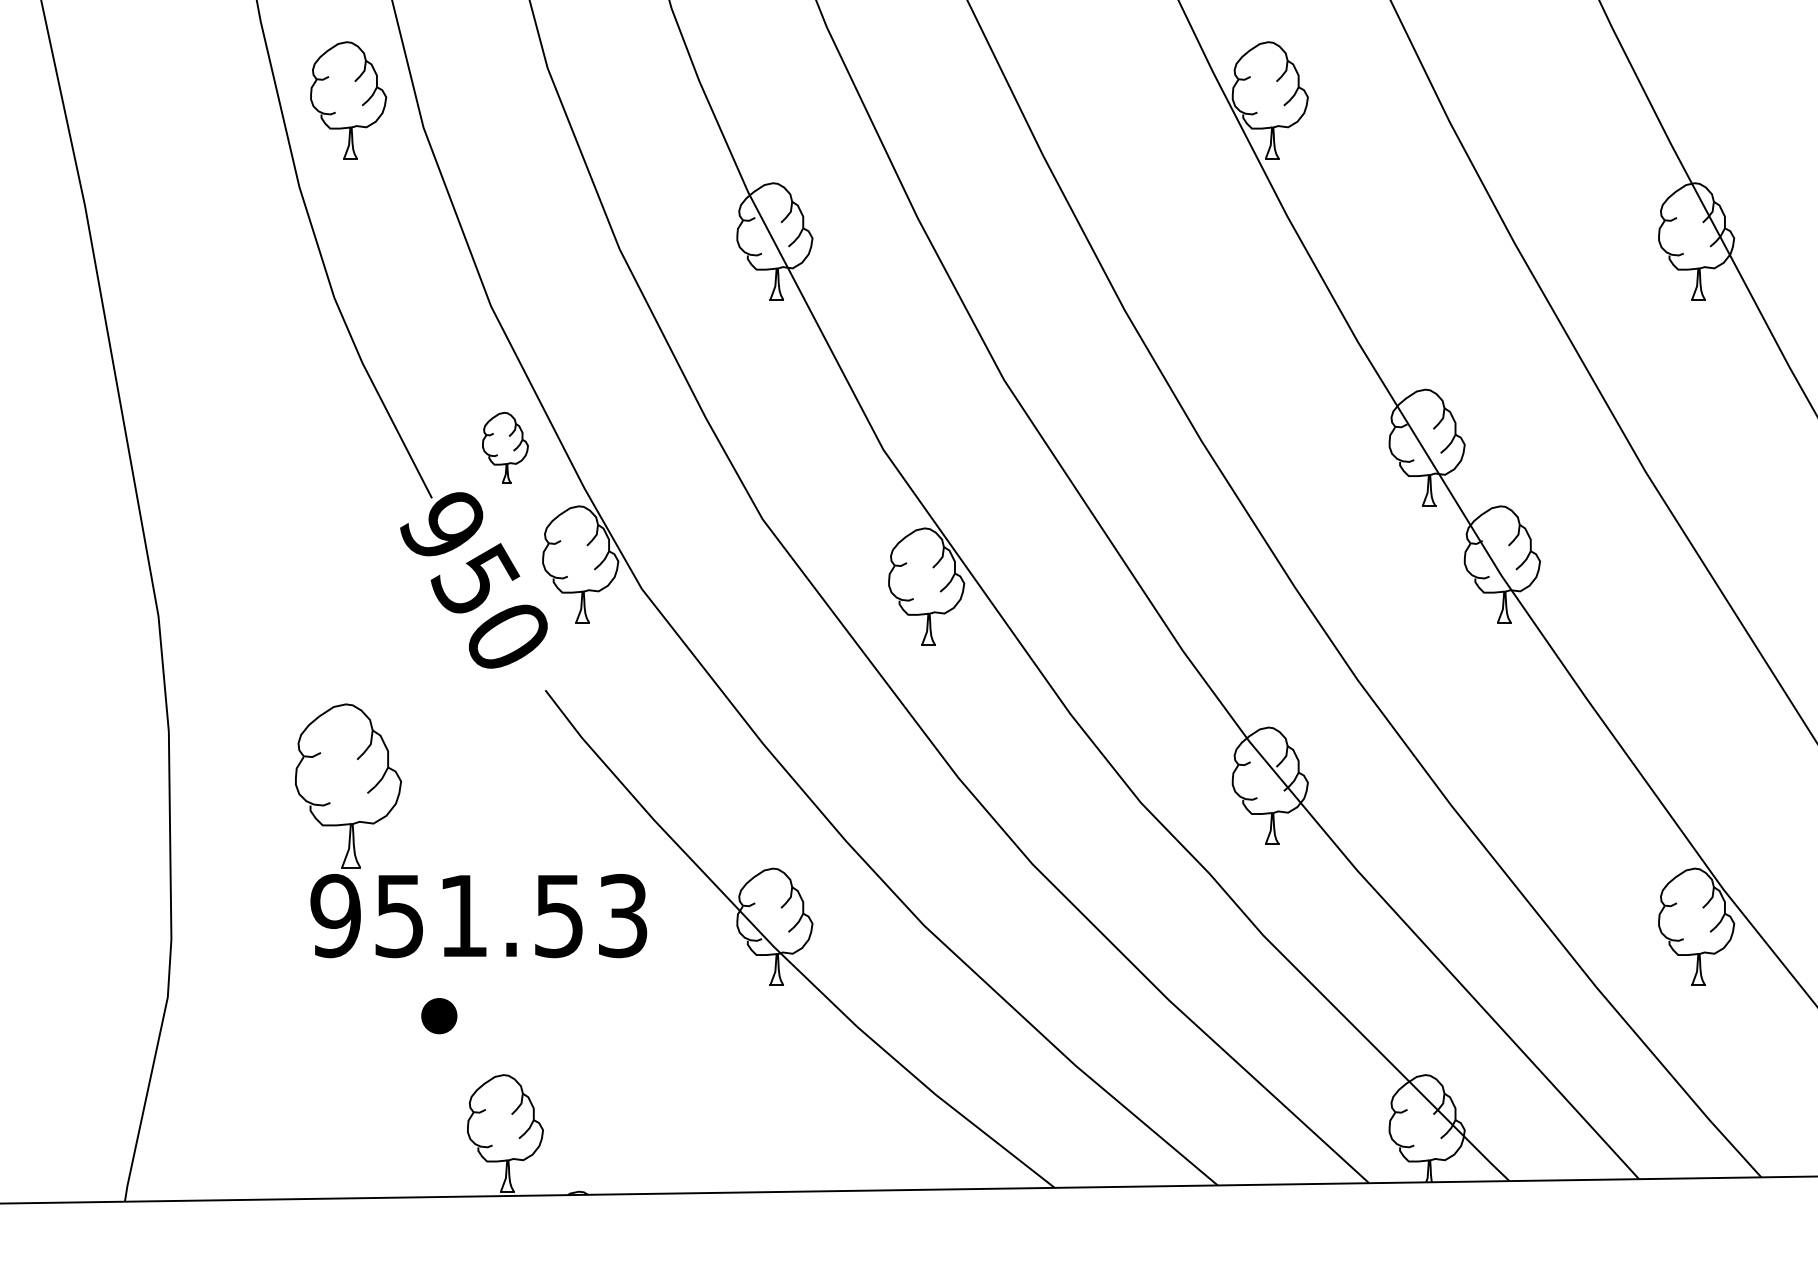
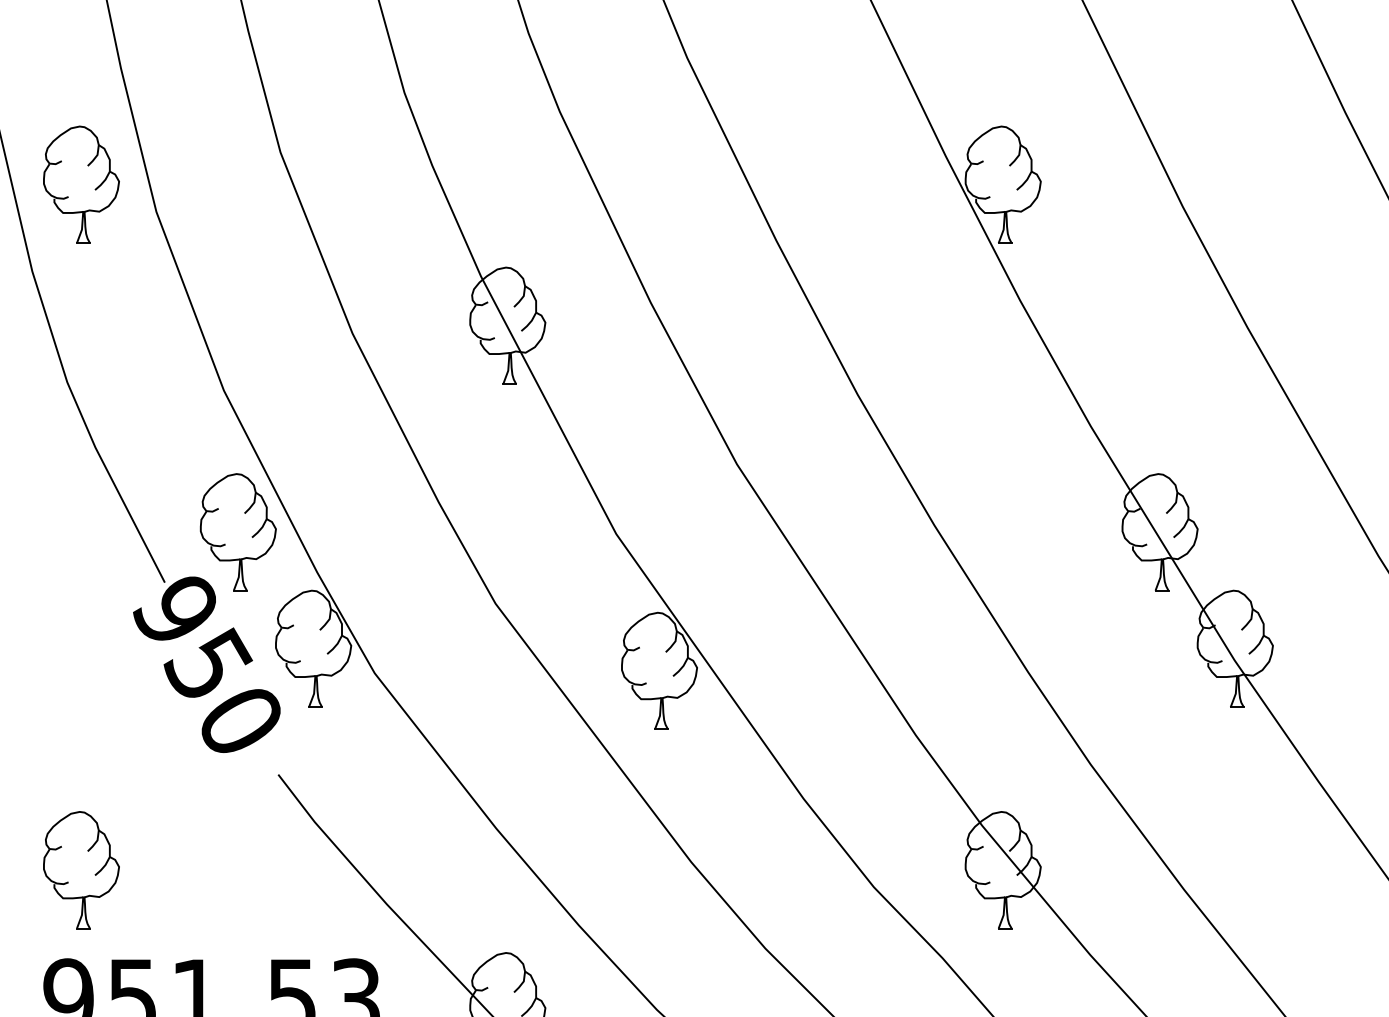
part: (505, 447) -> (238, 531), size x1.67
part: (348, 785) -> (81, 869), size x0.71

